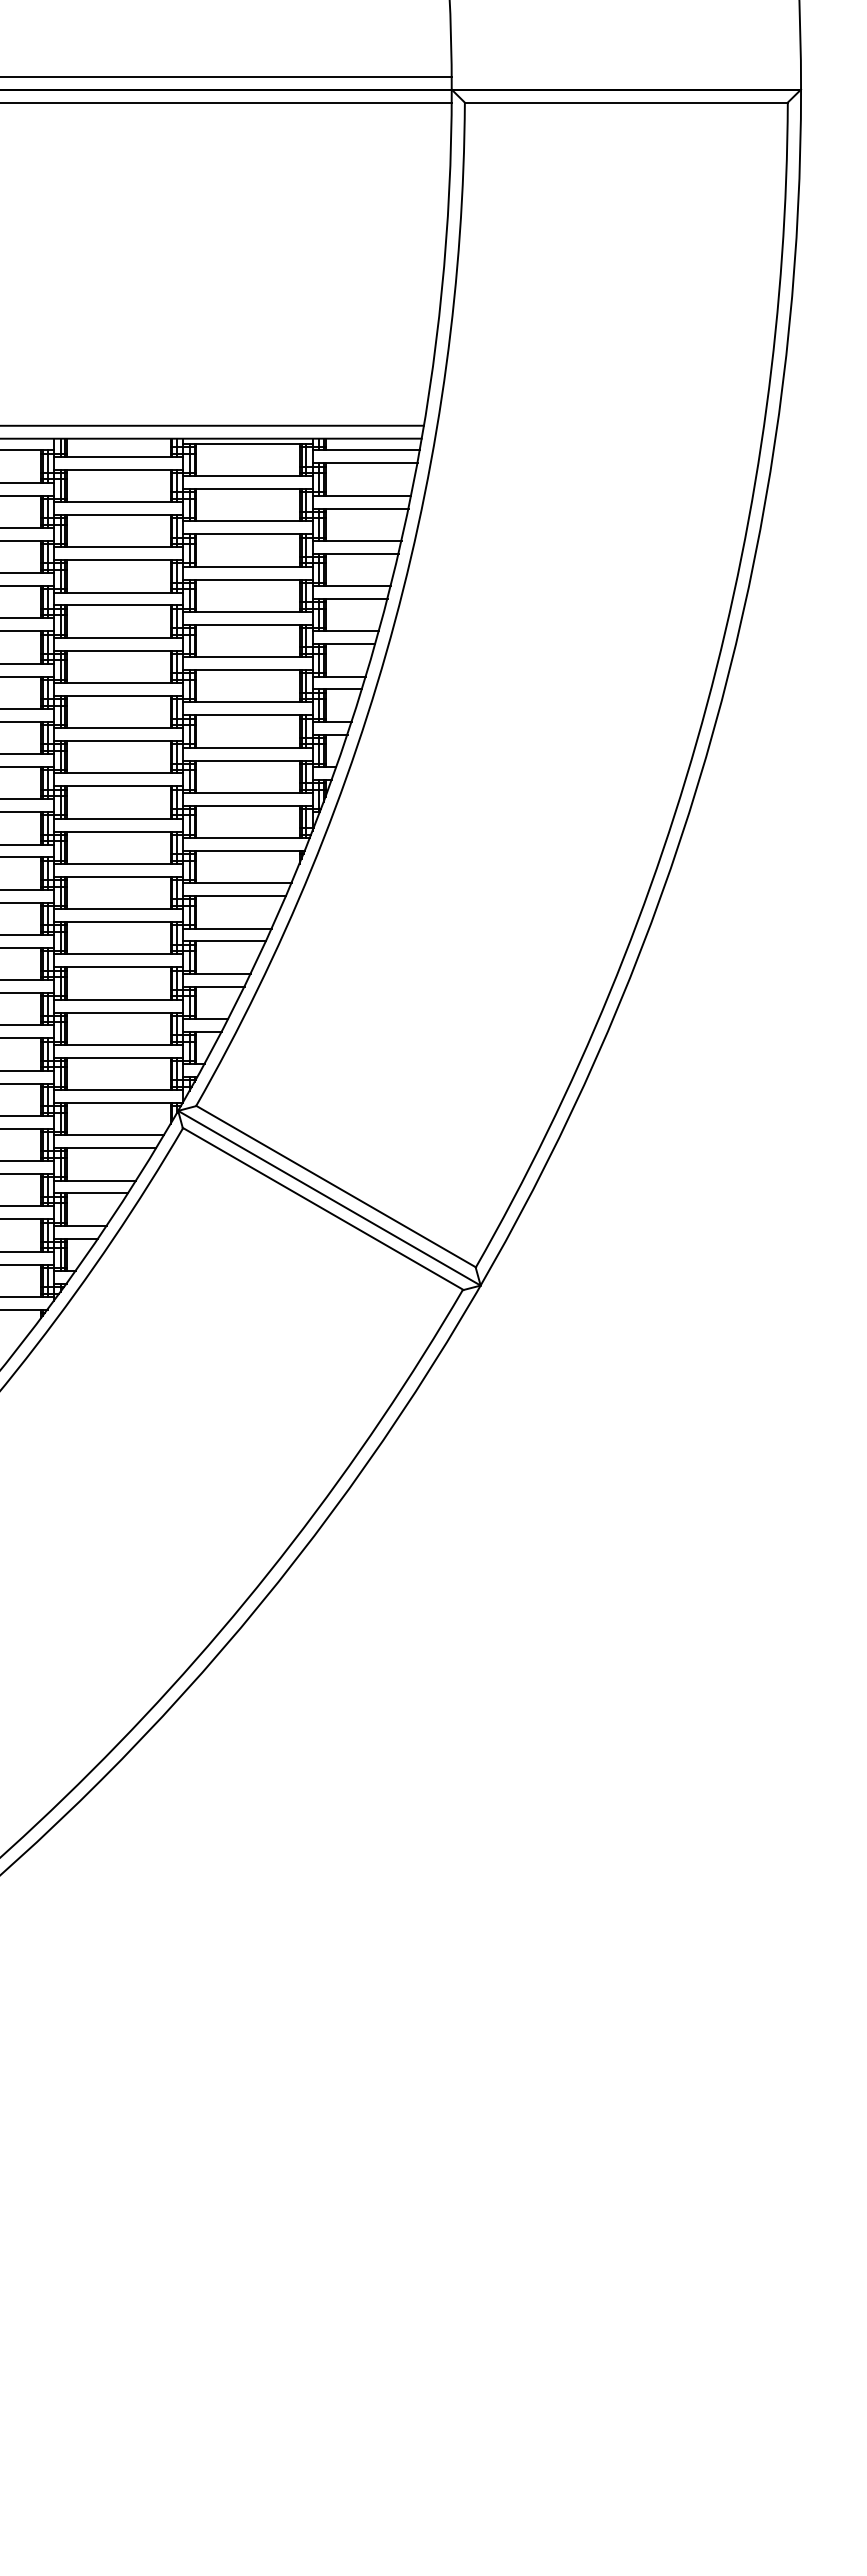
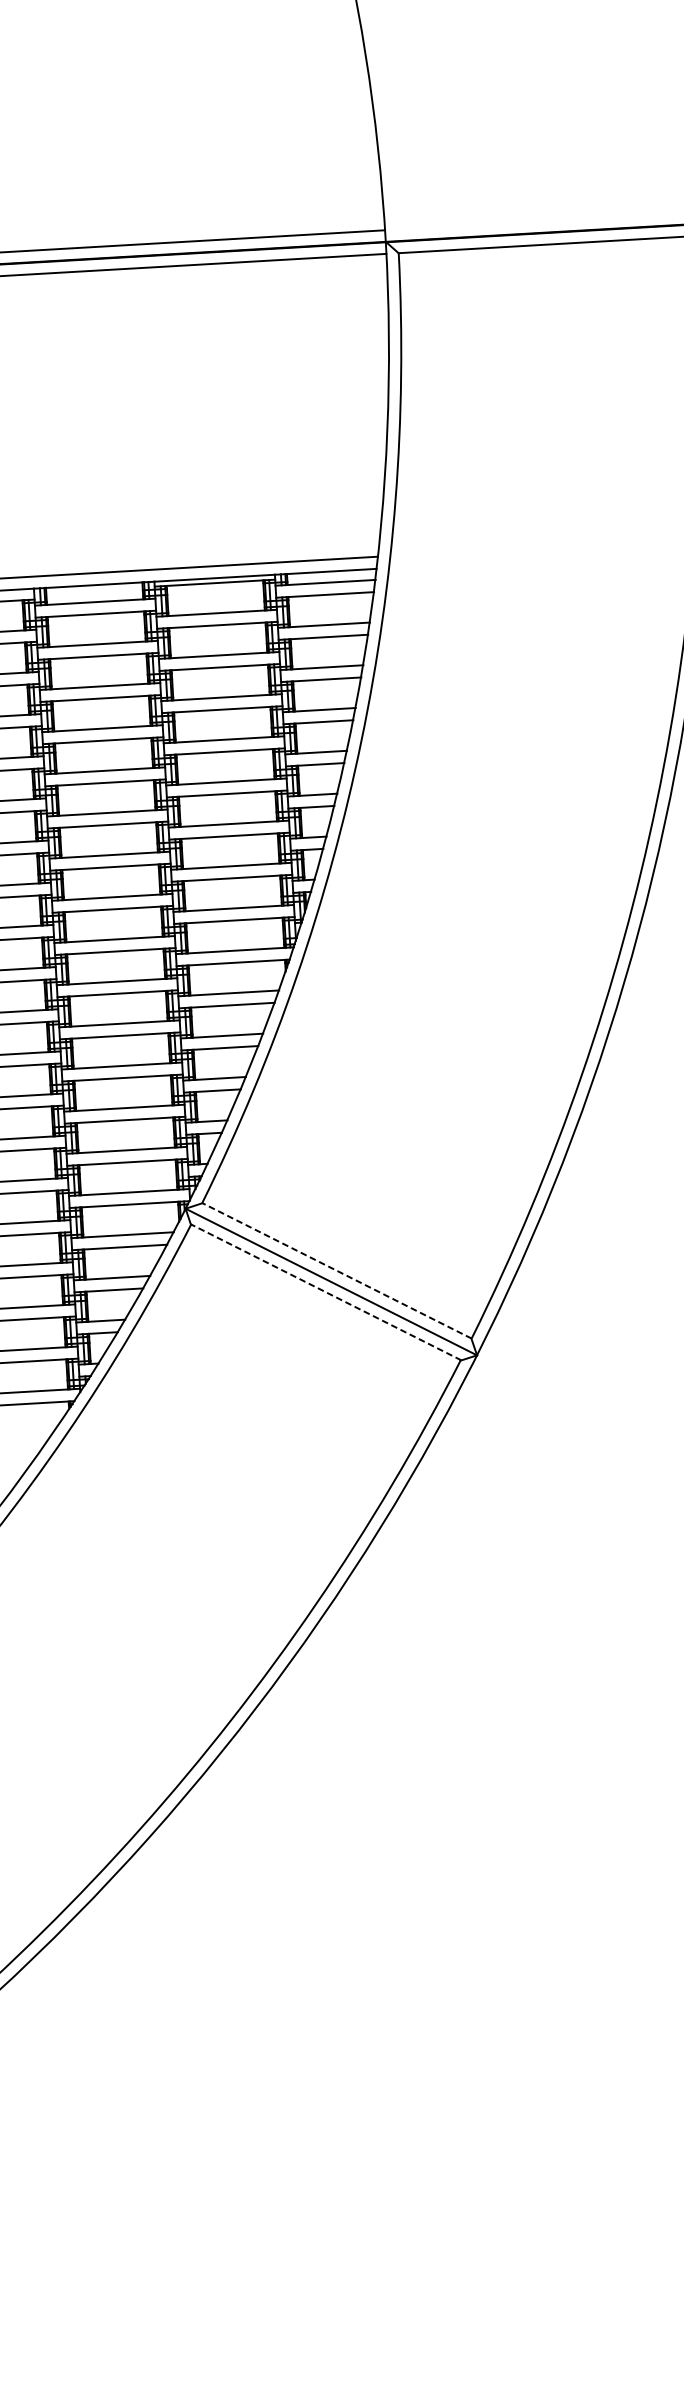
line: (336, 1186) -> (337, 1270), solid -> dashed
line: (322, 1208) -> (325, 1291), solid -> dashed

